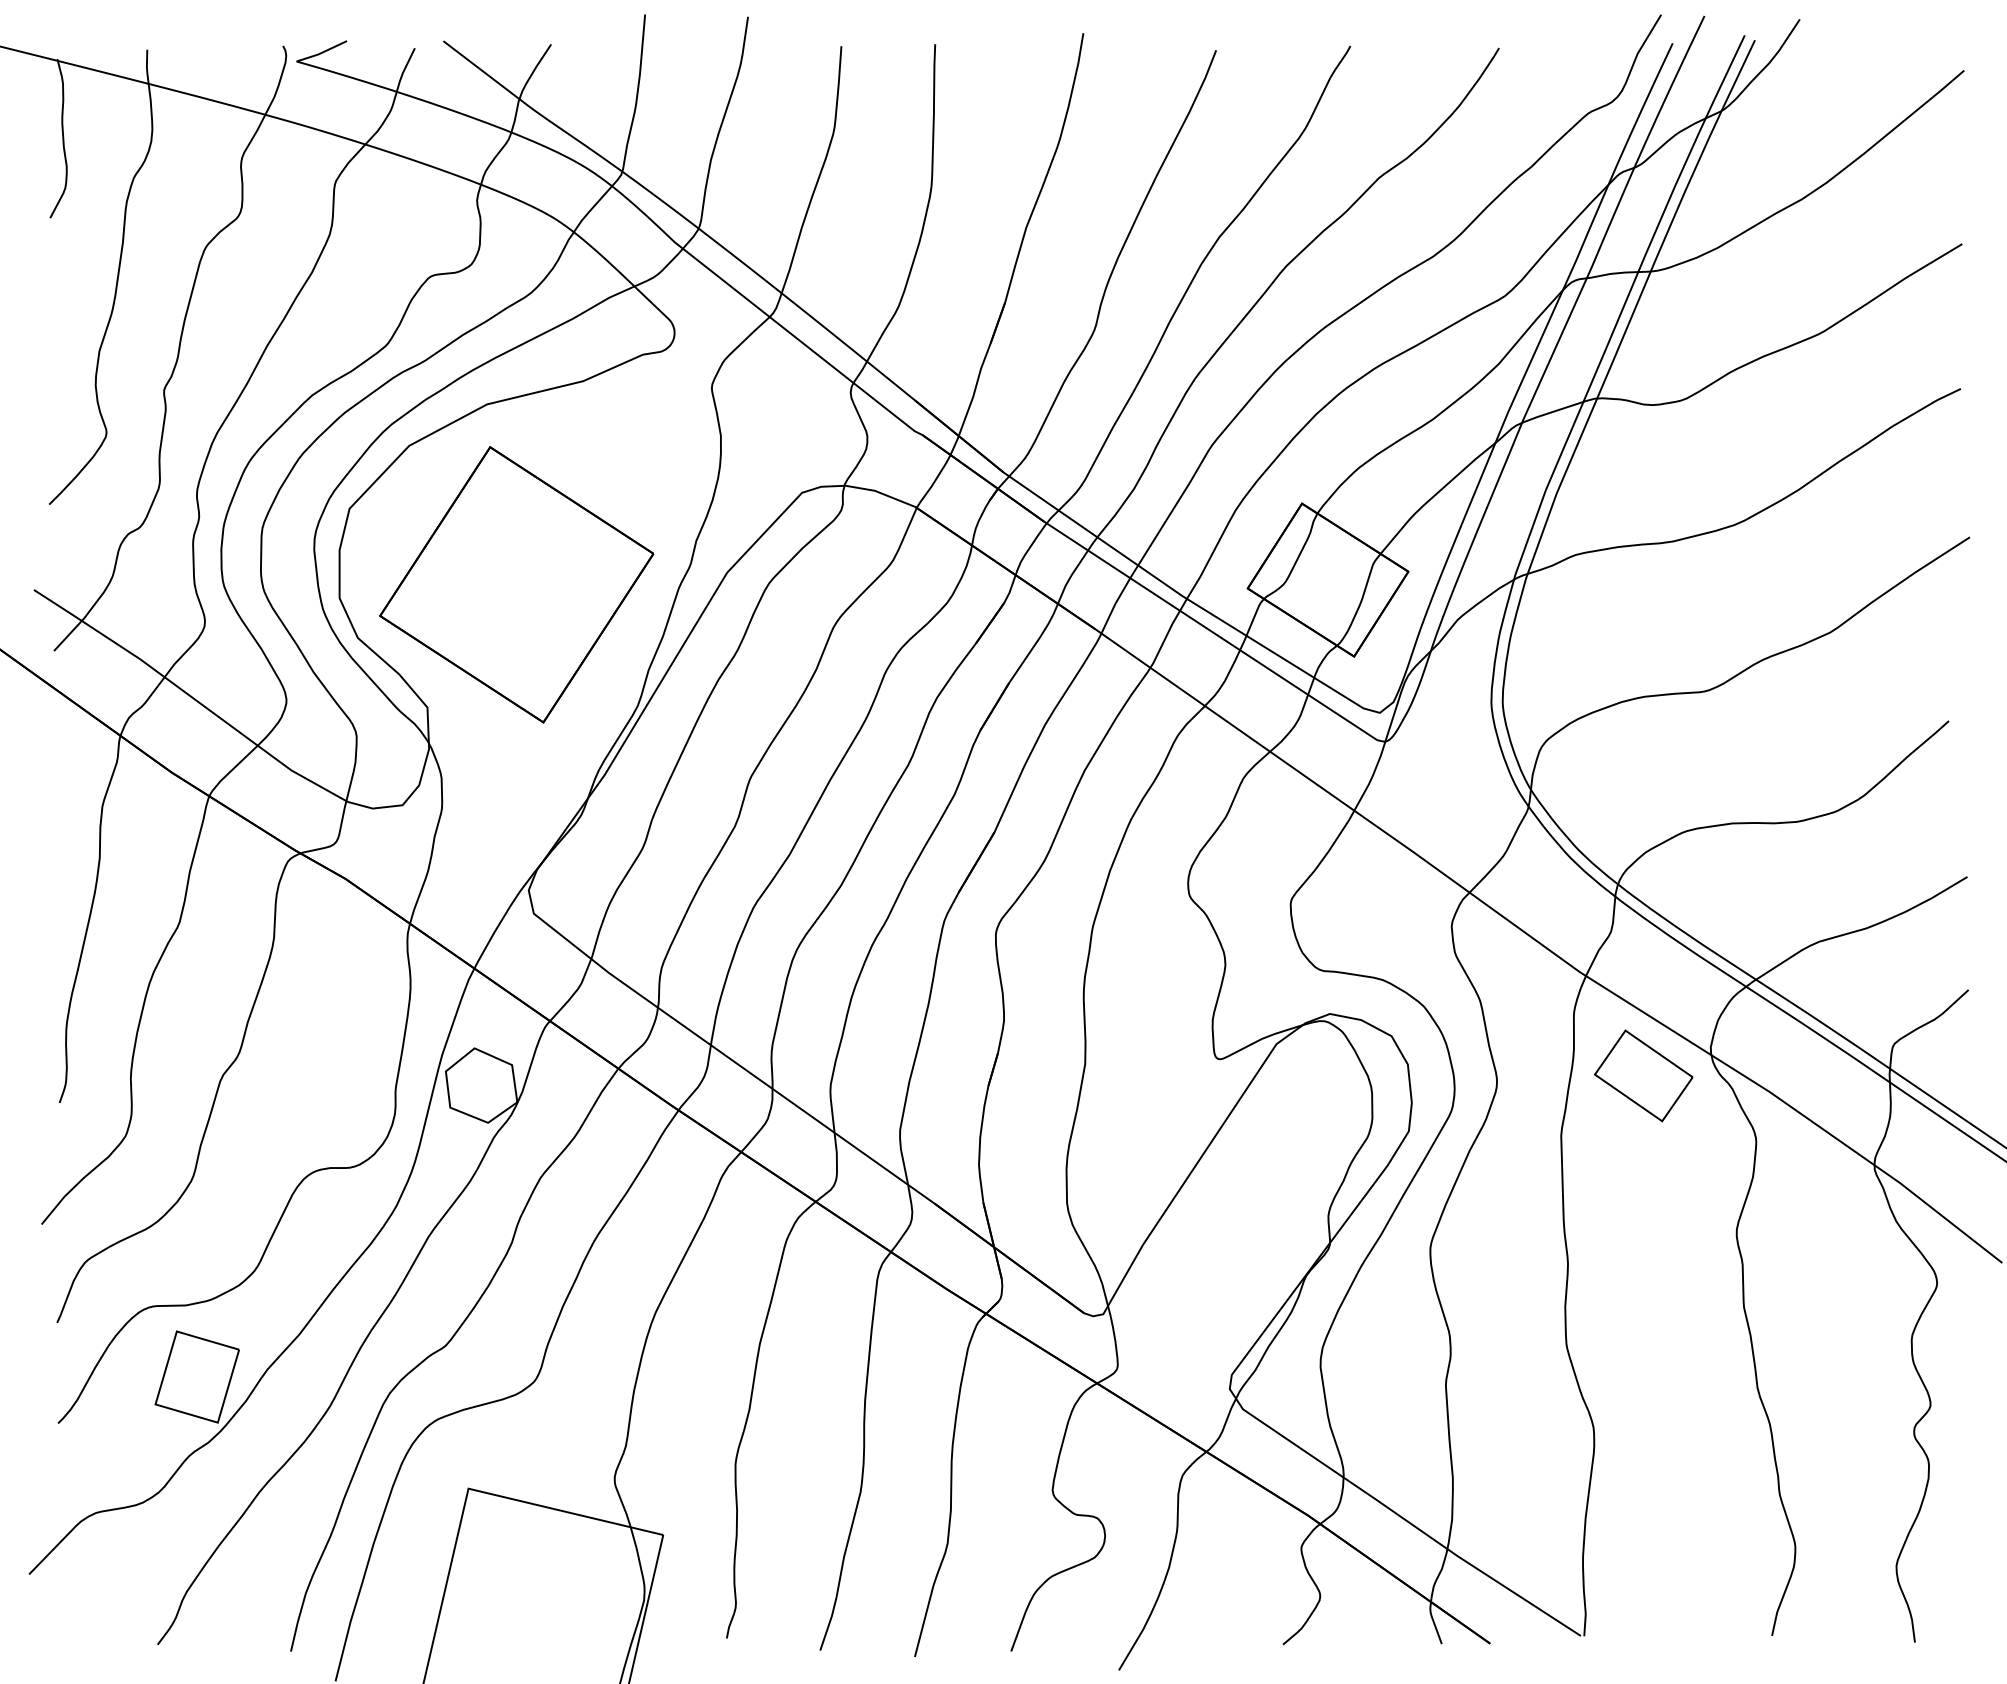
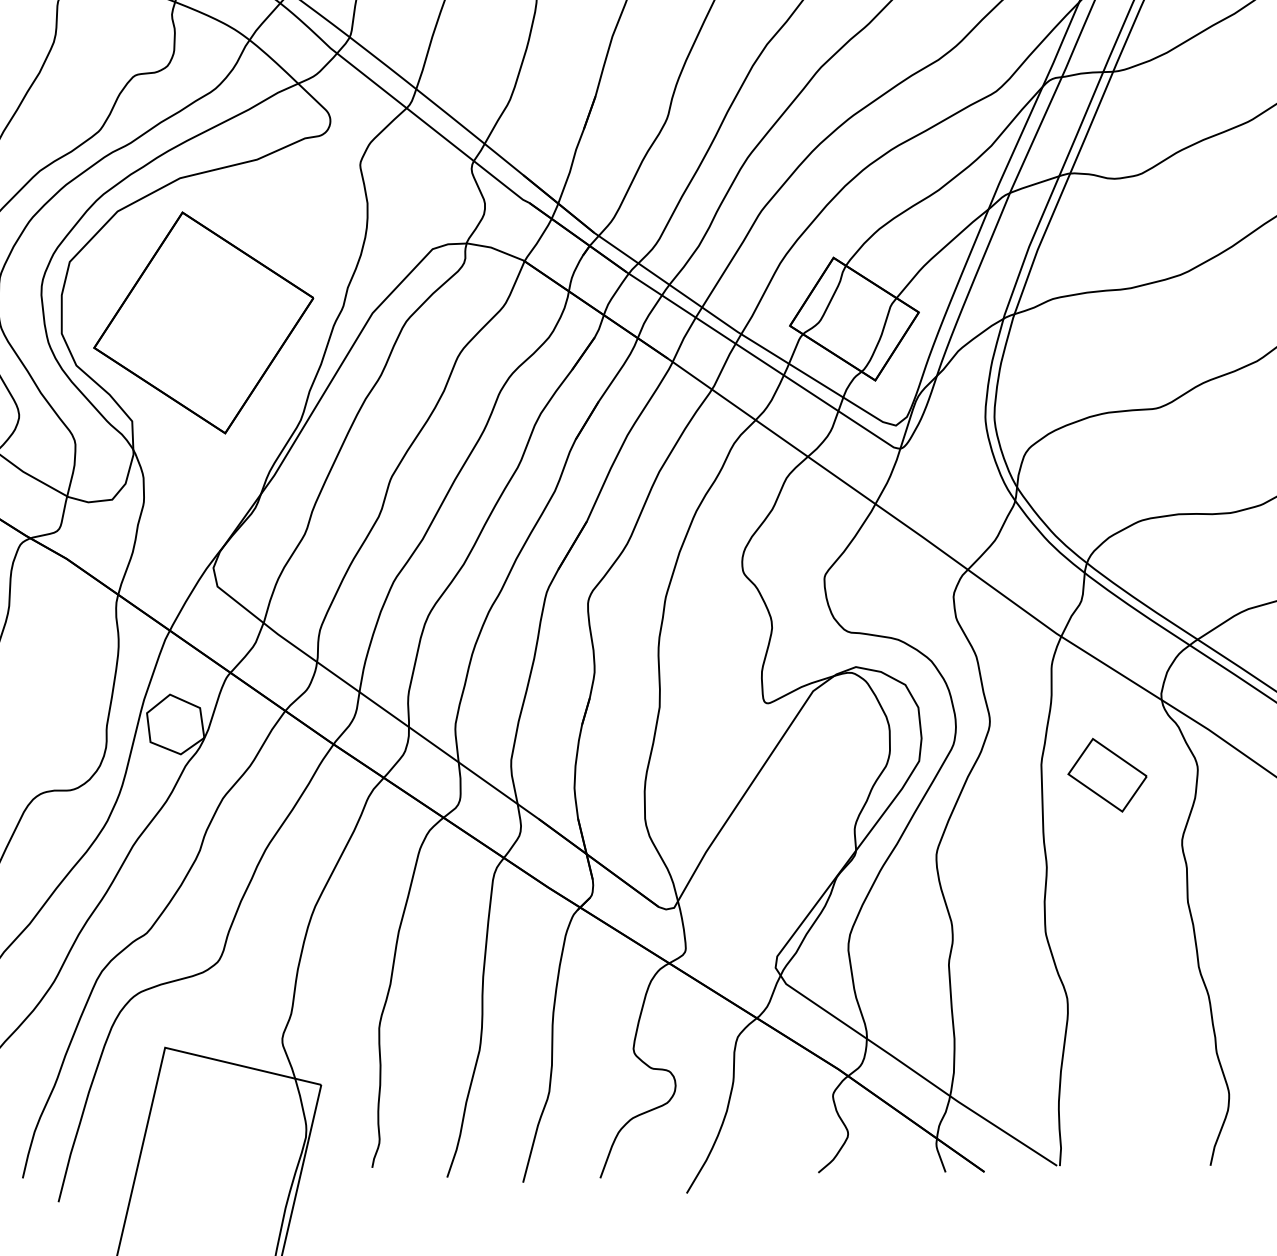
part: (1643, 1075) -> (1107, 774), moved

